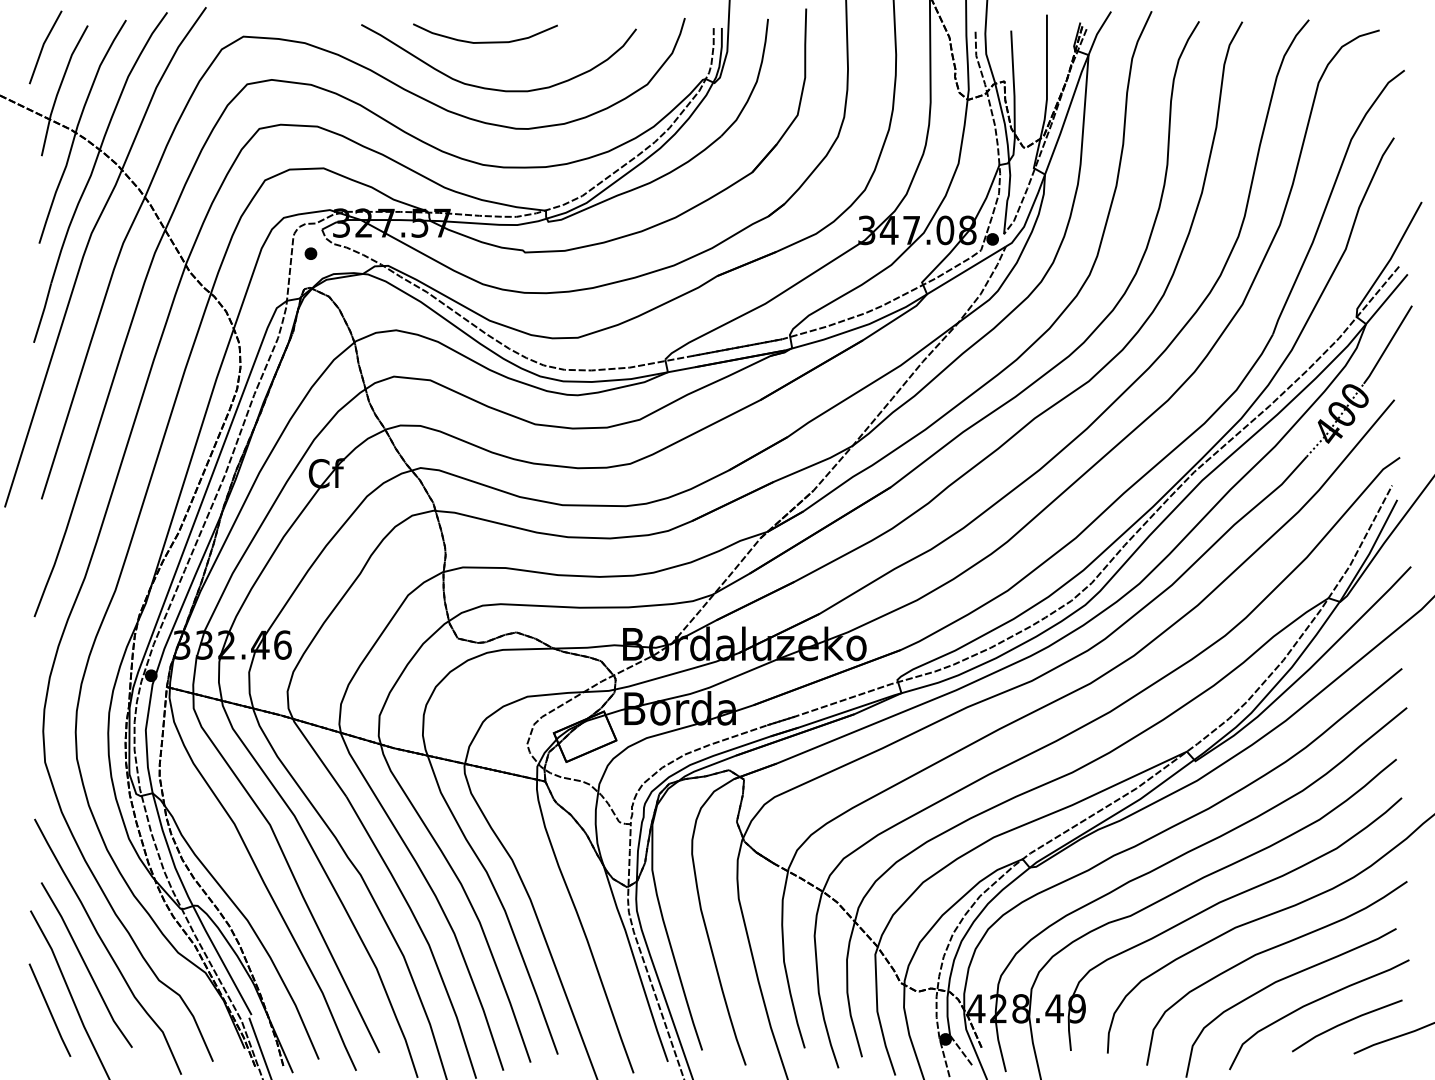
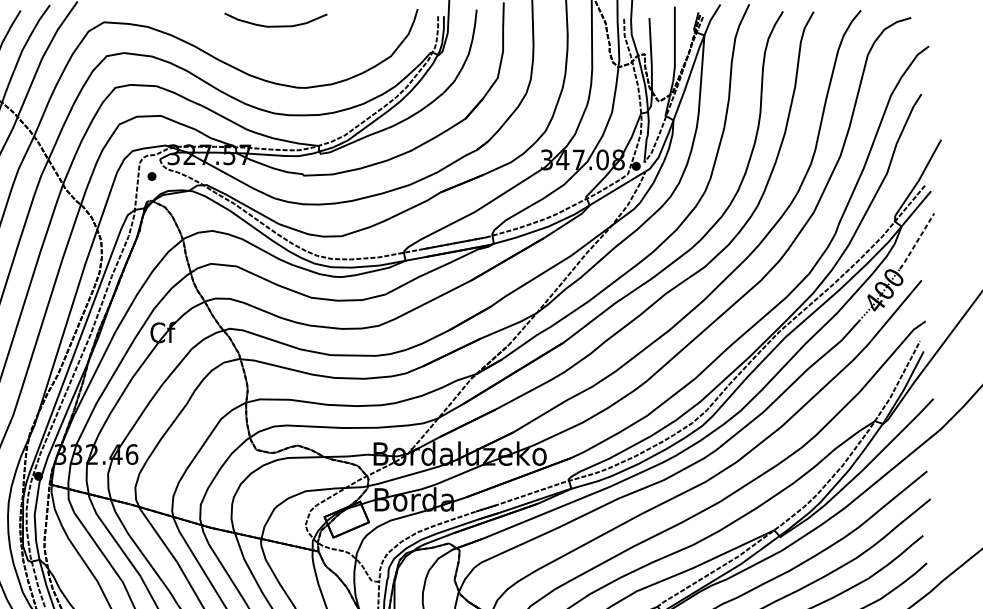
curve: (494, 88) -> (282, 59), removed
line: (1387, 346) -> (916, 242), solid -> dashed

